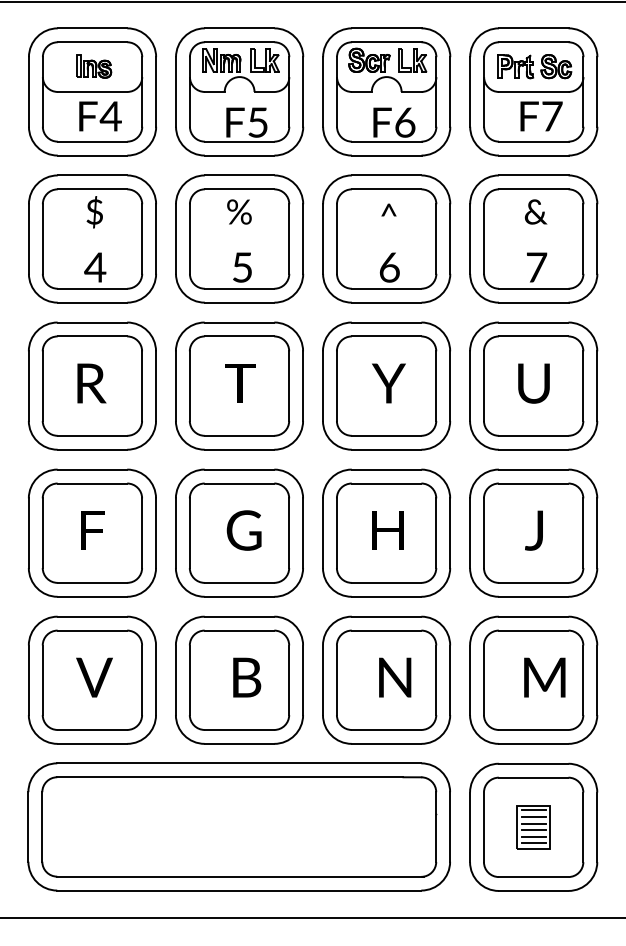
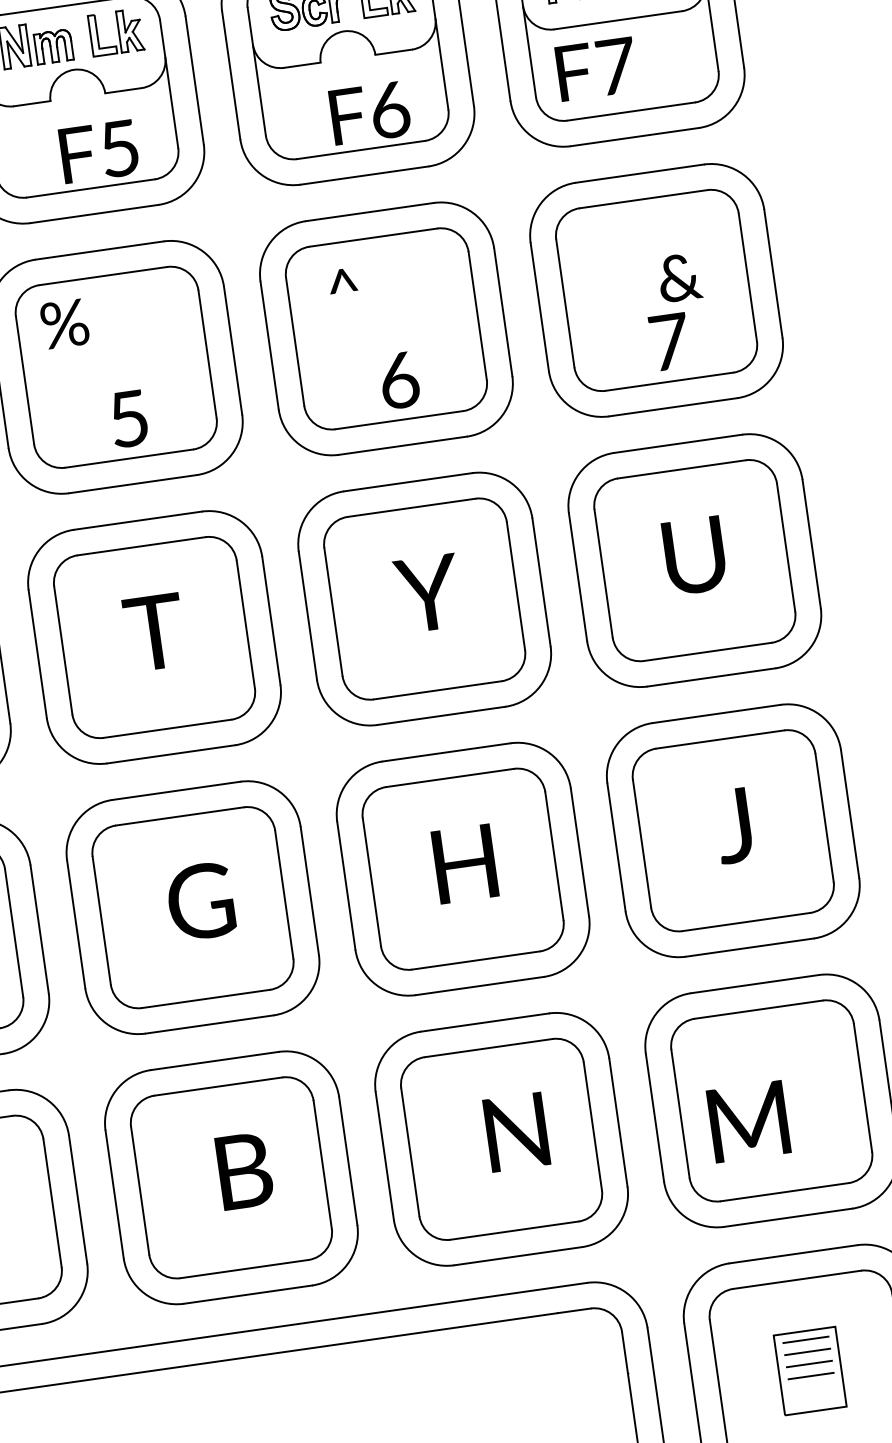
text: (541, 116) -> (596, 69), moved
text: (388, 209) -> (341, 279), moved
text: (239, 211) -> (64, 323), moved
text: (535, 211) -> (678, 276), moved
text: (544, 677) -> (748, 1121), moved
line: (533, 836) -> (812, 1387), removed
line: (533, 843) -> (814, 1400), removed

